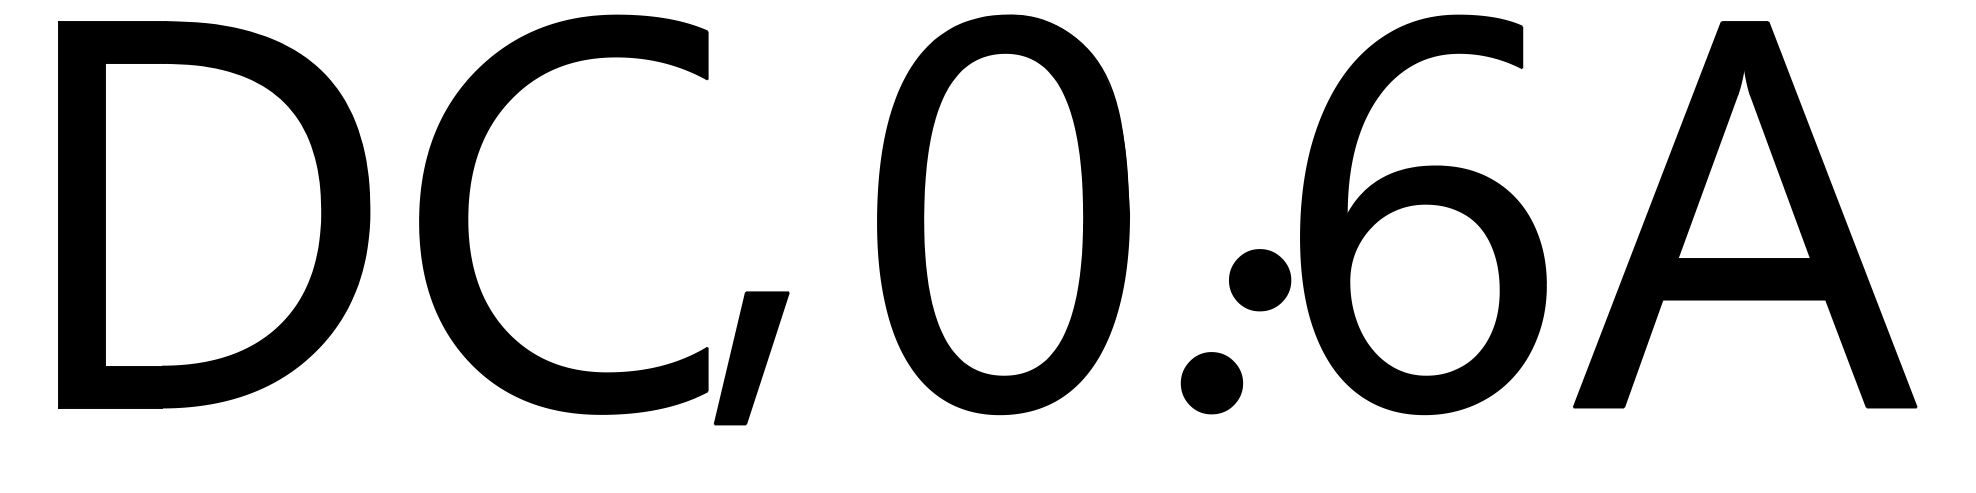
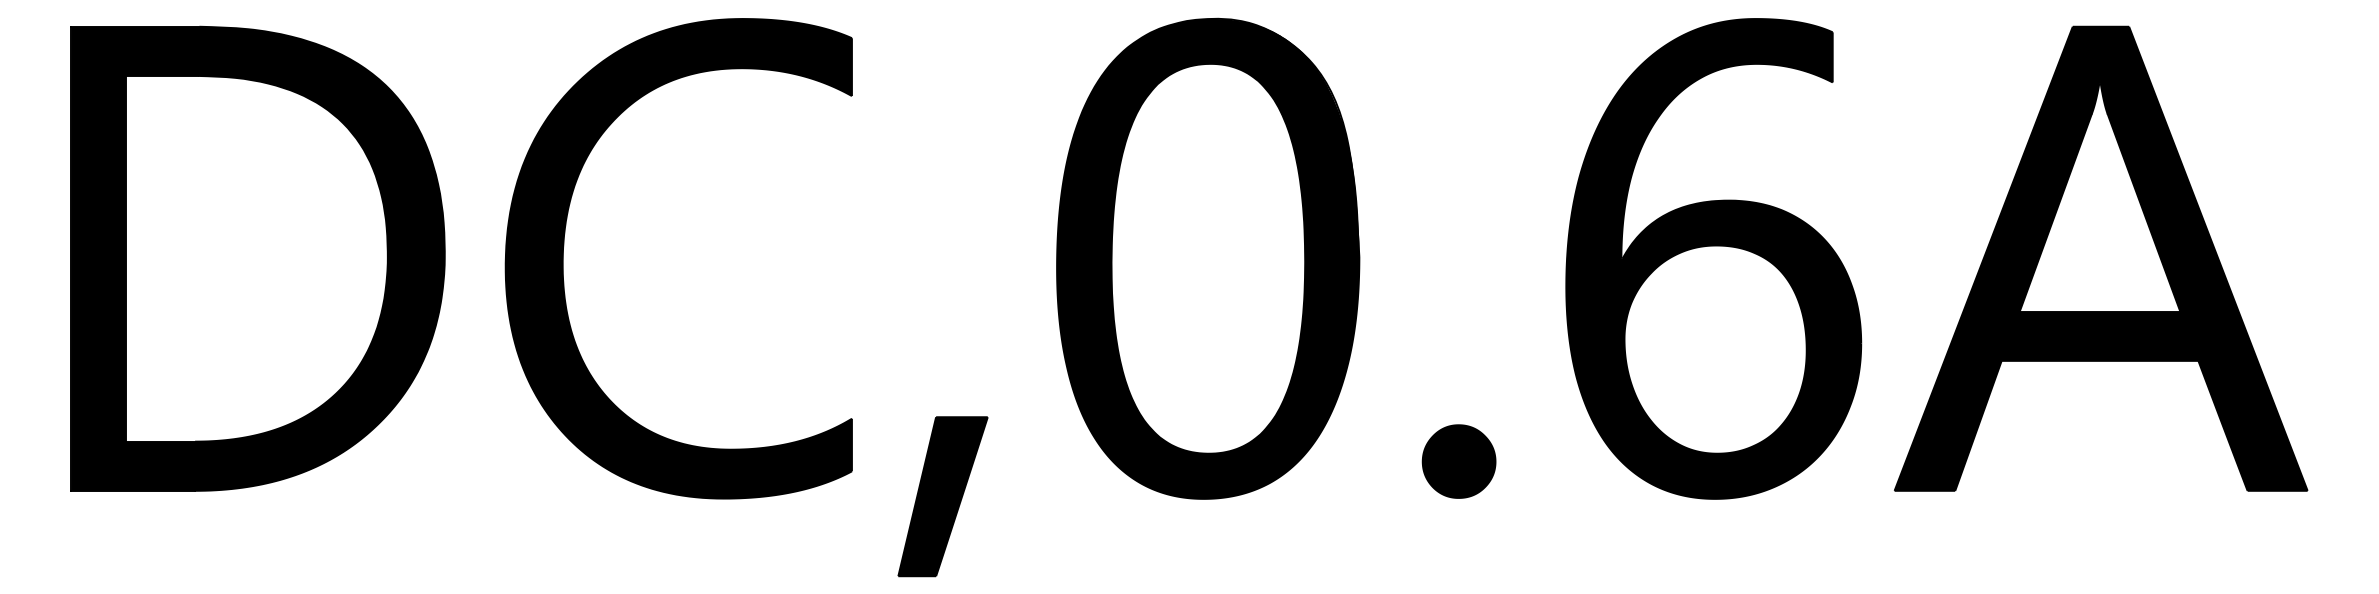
part: (1259, 280) -> (1516, 337), removed
part: (751, 358) -> (942, 496), moved

